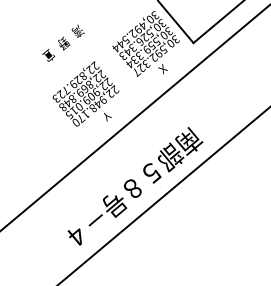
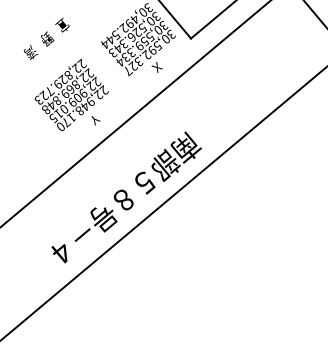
text: (77, 31) -> (62, 25), 湾 -> 宜
text: (48, 55) -> (30, 52), 宜 -> 湾

